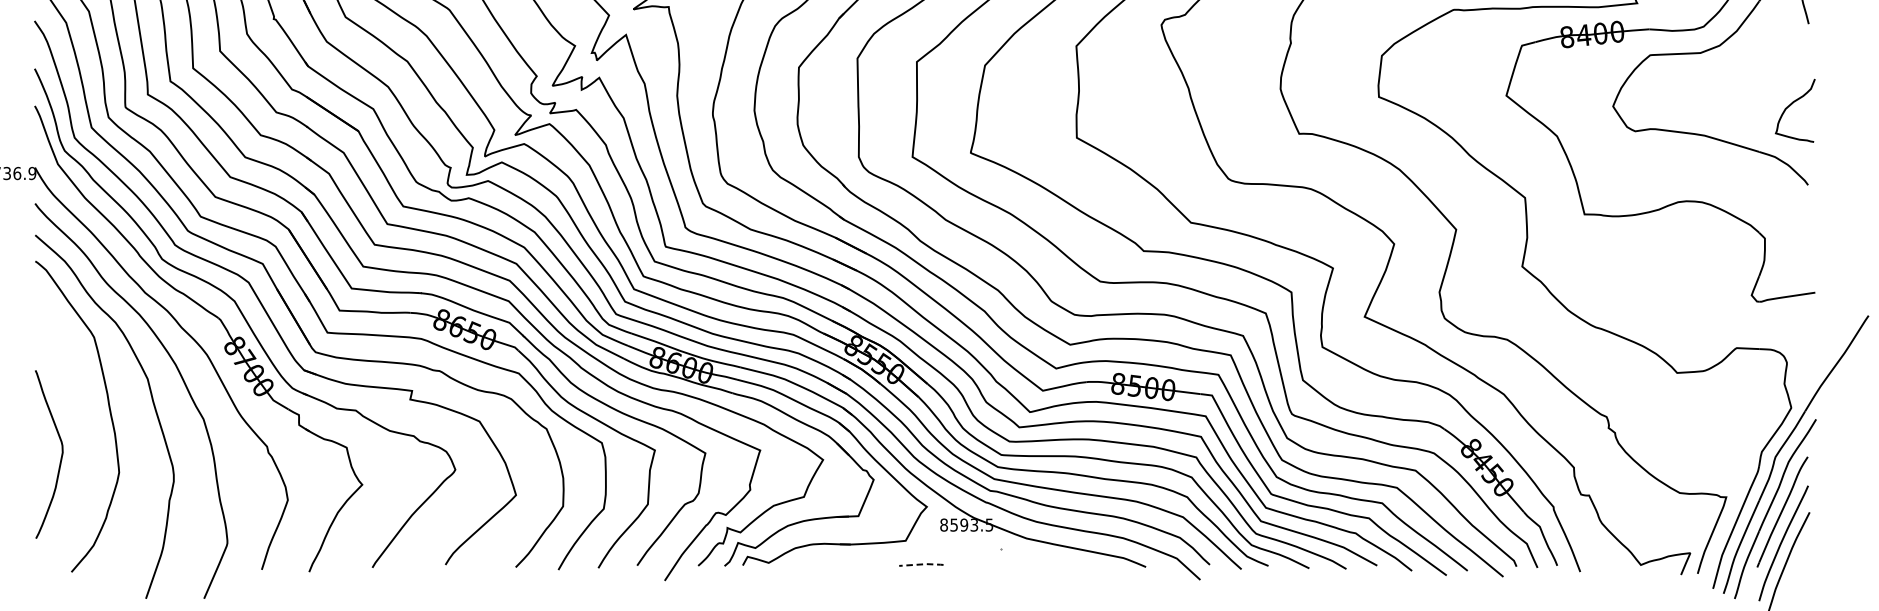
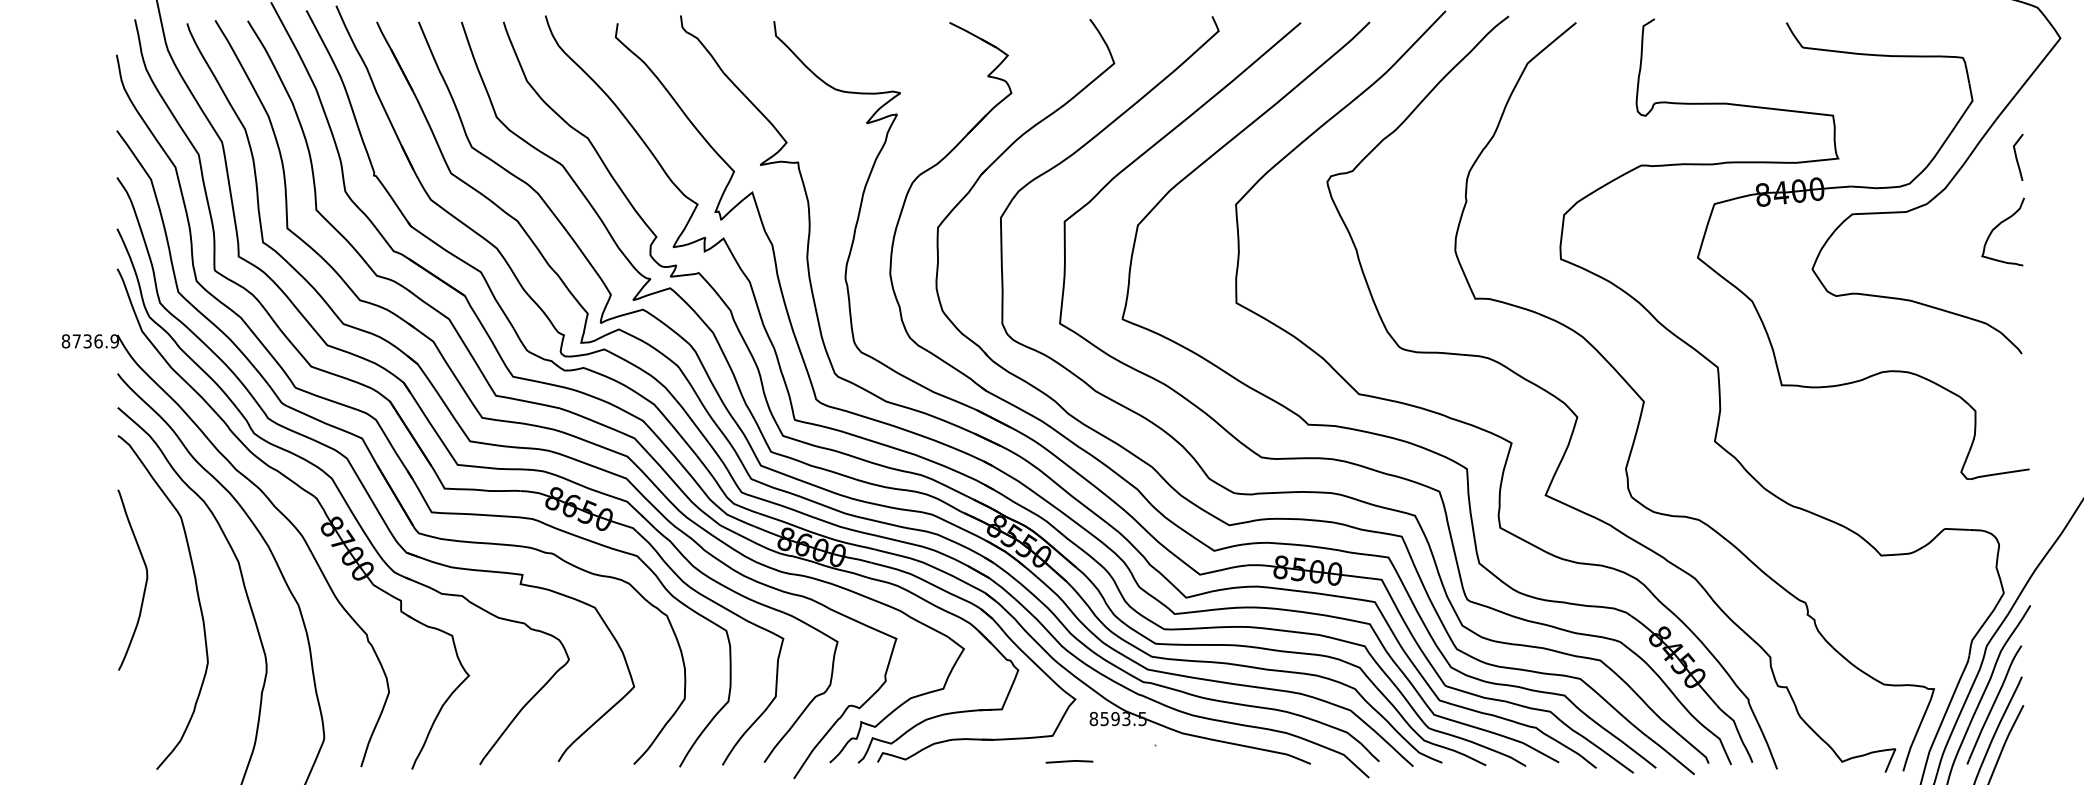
curve: (1791, 105) -> (1998, 226), moved
curve: (61, 455) -> (145, 581), moved
line: (923, 564) -> (1071, 761), dashed -> solid

